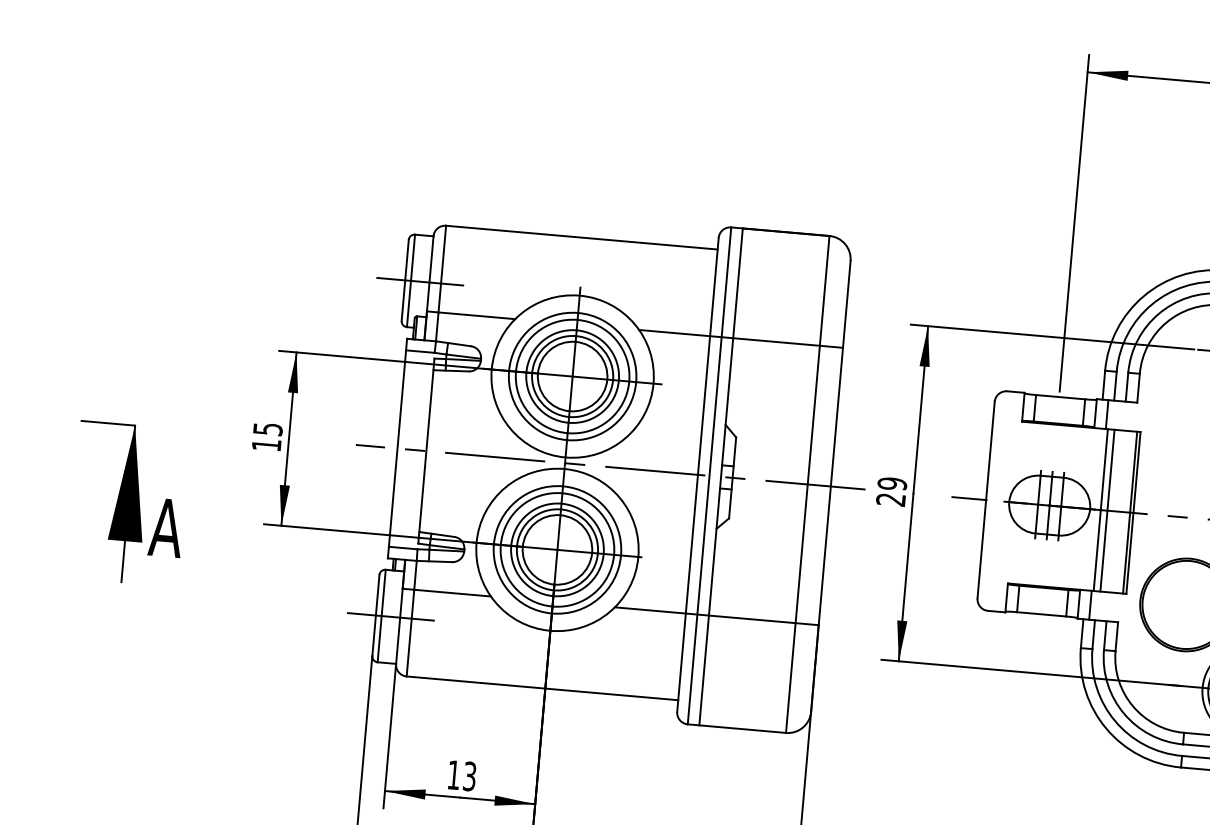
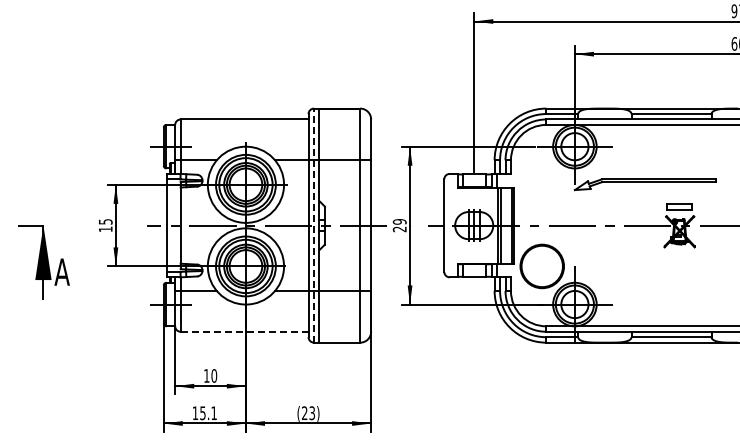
line: (710, 475) -> (314, 225), solid -> dashed
line: (542, 687) -> (244, 331), solid -> dashed
text: (470, 775) -> (214, 375), 13 -> 10

